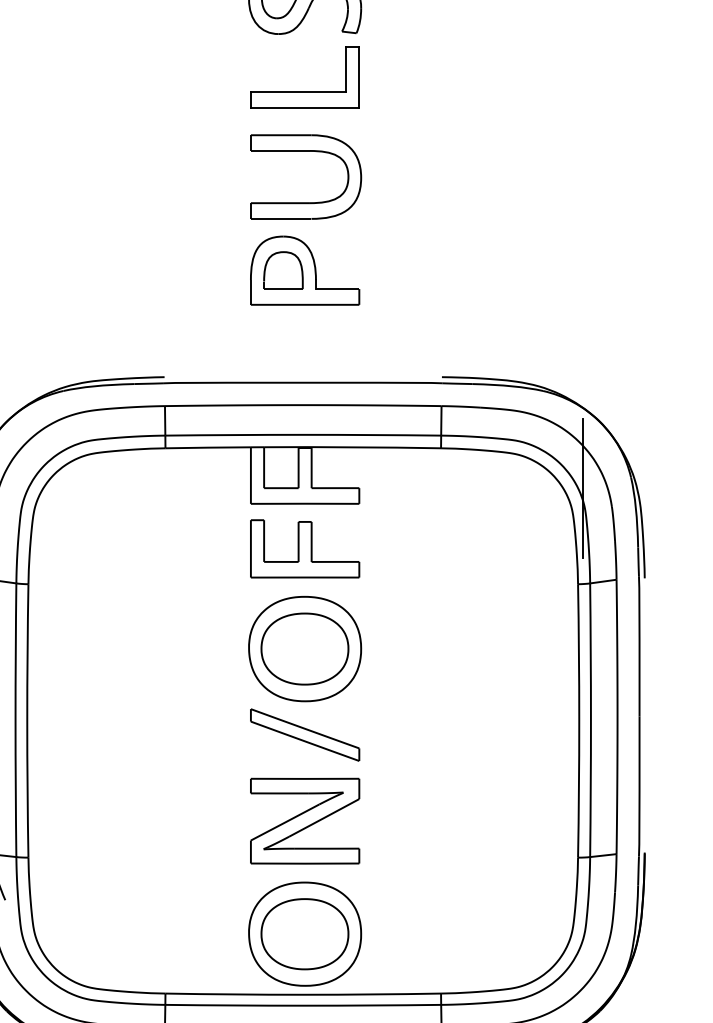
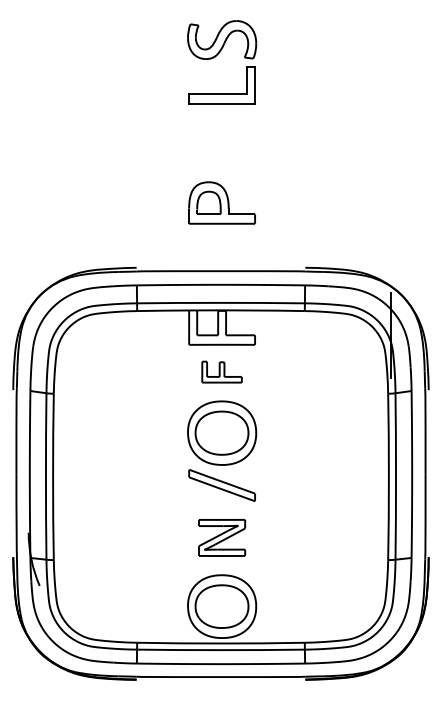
part: (310, 153) -> (225, 131), removed
part: (304, 547) -> (221, 371), size x0.6
part: (304, 820) -> (221, 537), size x0.7

